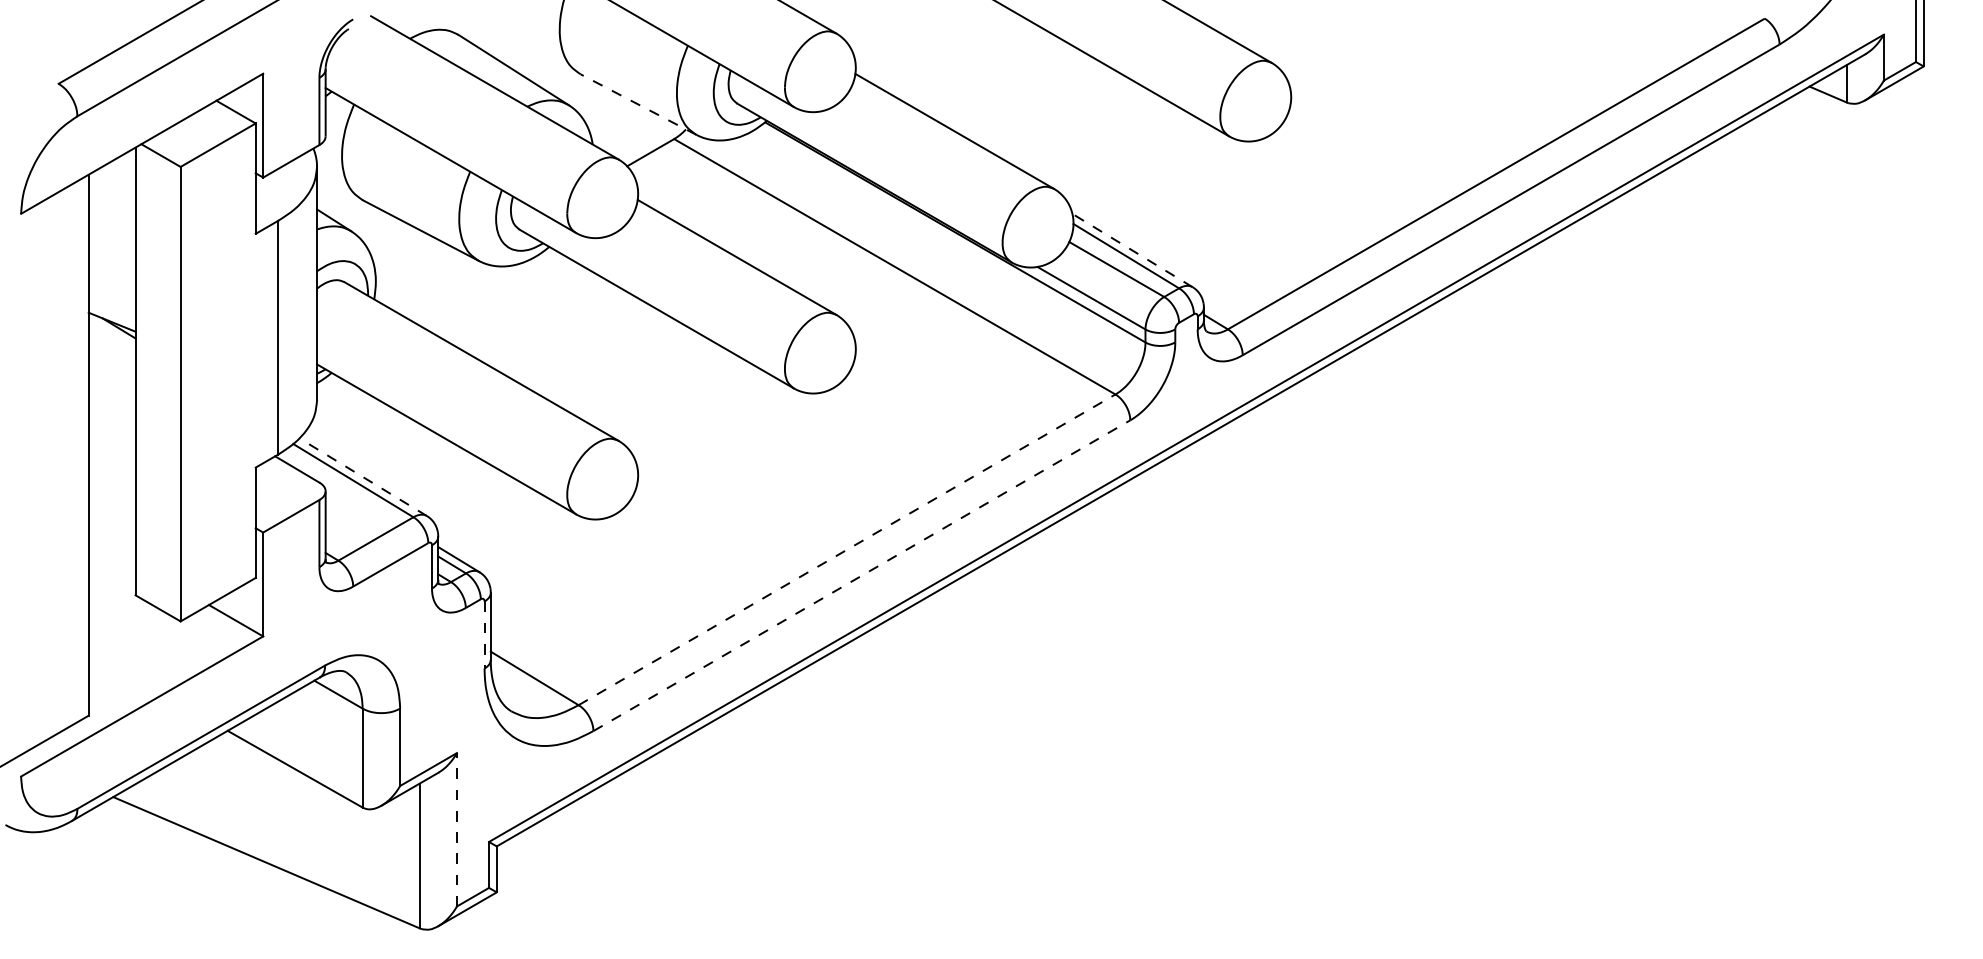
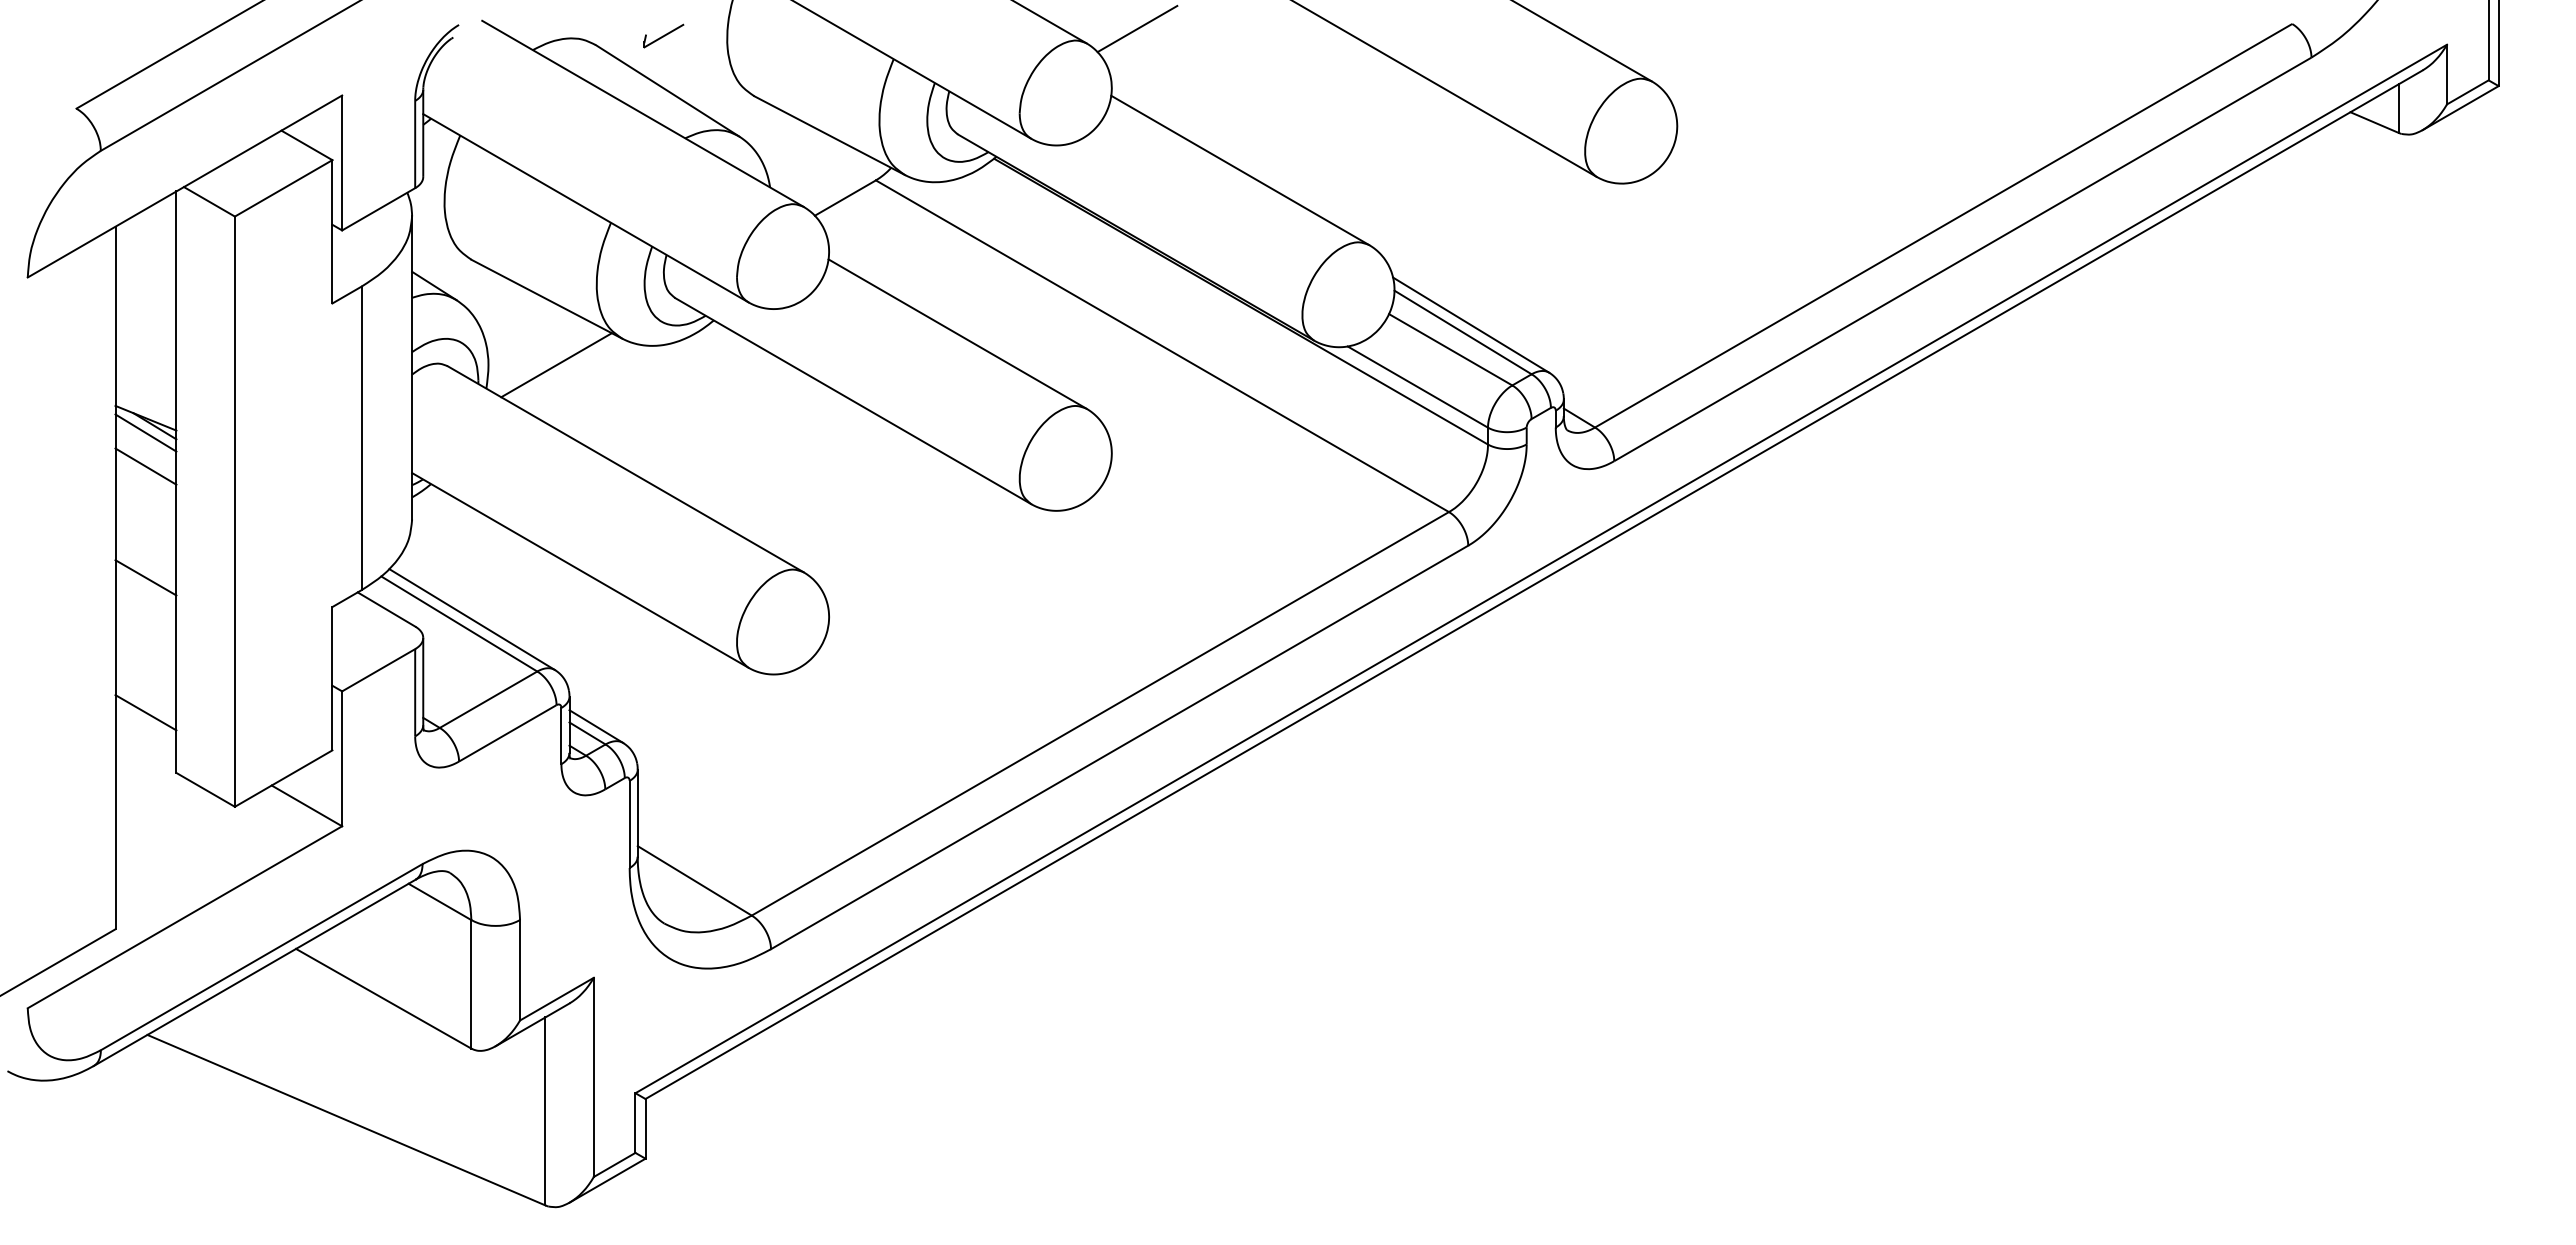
line: (875, 22) -> (1137, 28), added
part: (510, 27) -> (663, 35), added
line: (638, 104) -> (829, 135), dashed -> solid
line: (1132, 250) -> (1470, 324), dashed -> solid
line: (428, 281) -> (556, 365), added
line: (111, 333) -> (145, 432), added
line: (111, 359) -> (145, 466), added
line: (111, 444) -> (145, 577), added
line: (363, 477) -> (472, 619), dashed -> solid
line: (111, 548) -> (145, 712), added
line: (847, 549) -> (1100, 713), dashed -> solid
line: (861, 575) -> (1119, 747), dashed -> solid
line: (484, 635) -> (629, 824), dashed -> solid
line: (456, 829) -> (593, 1077), dashed -> solid

